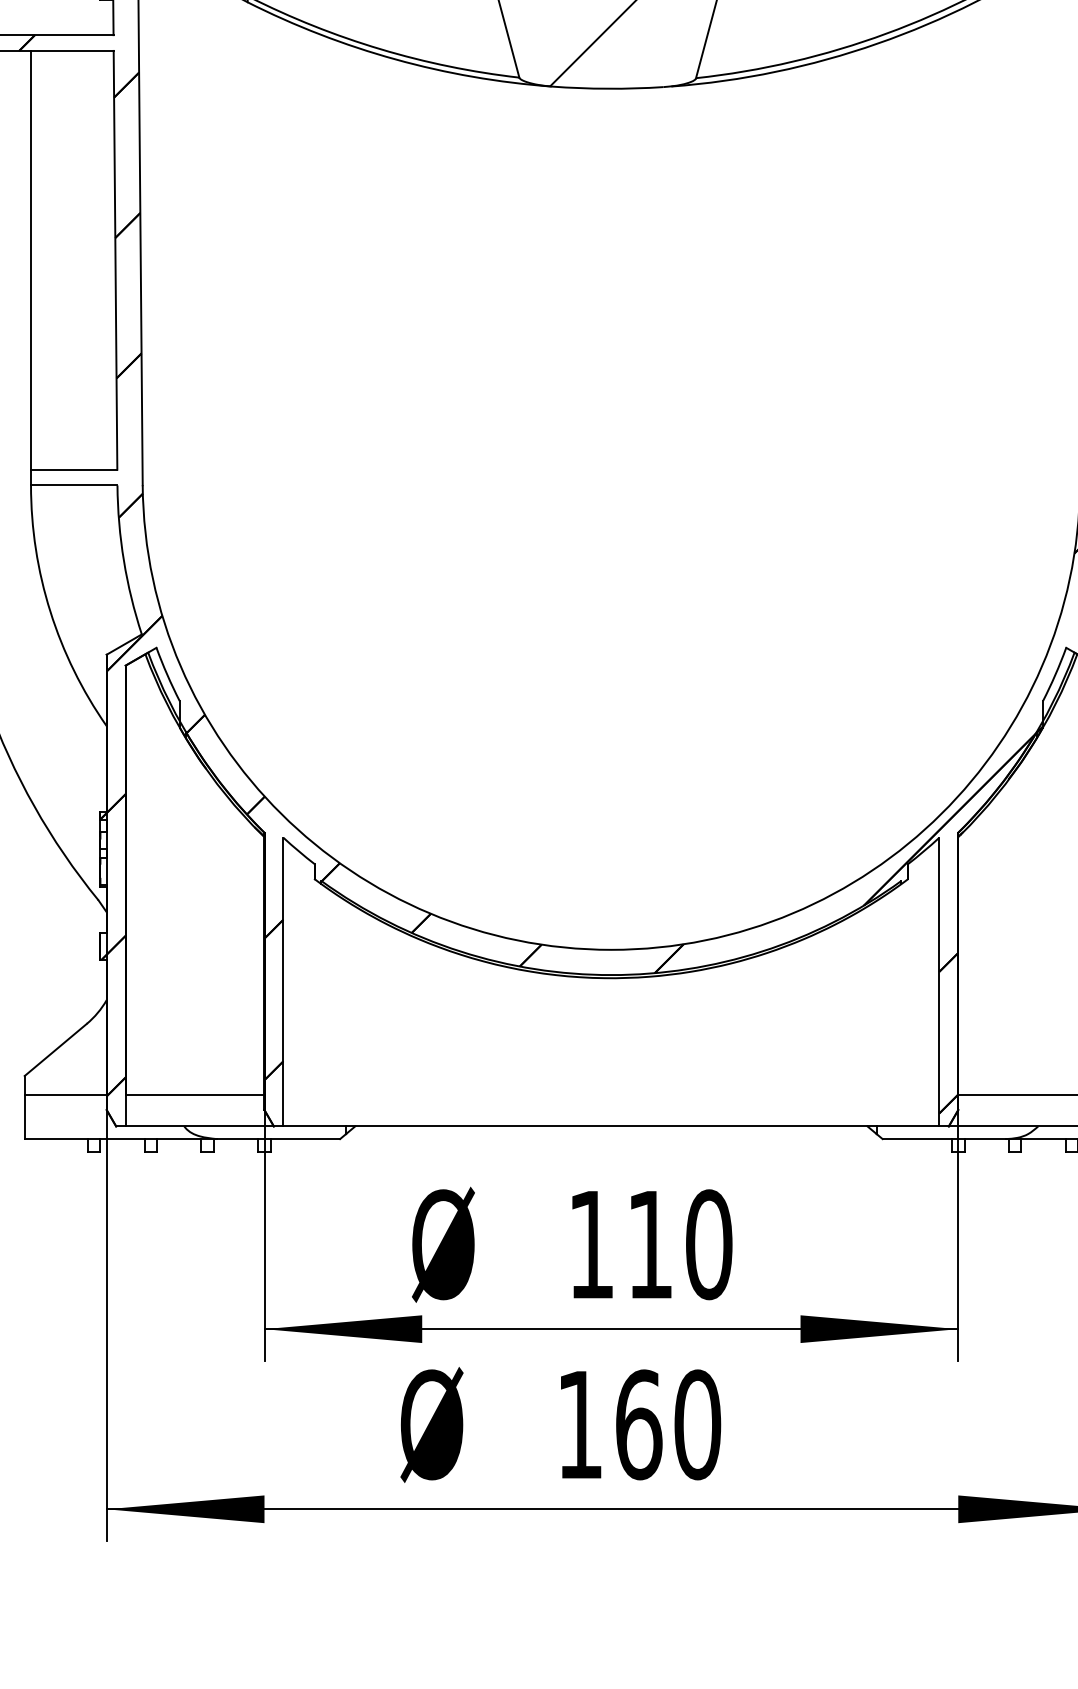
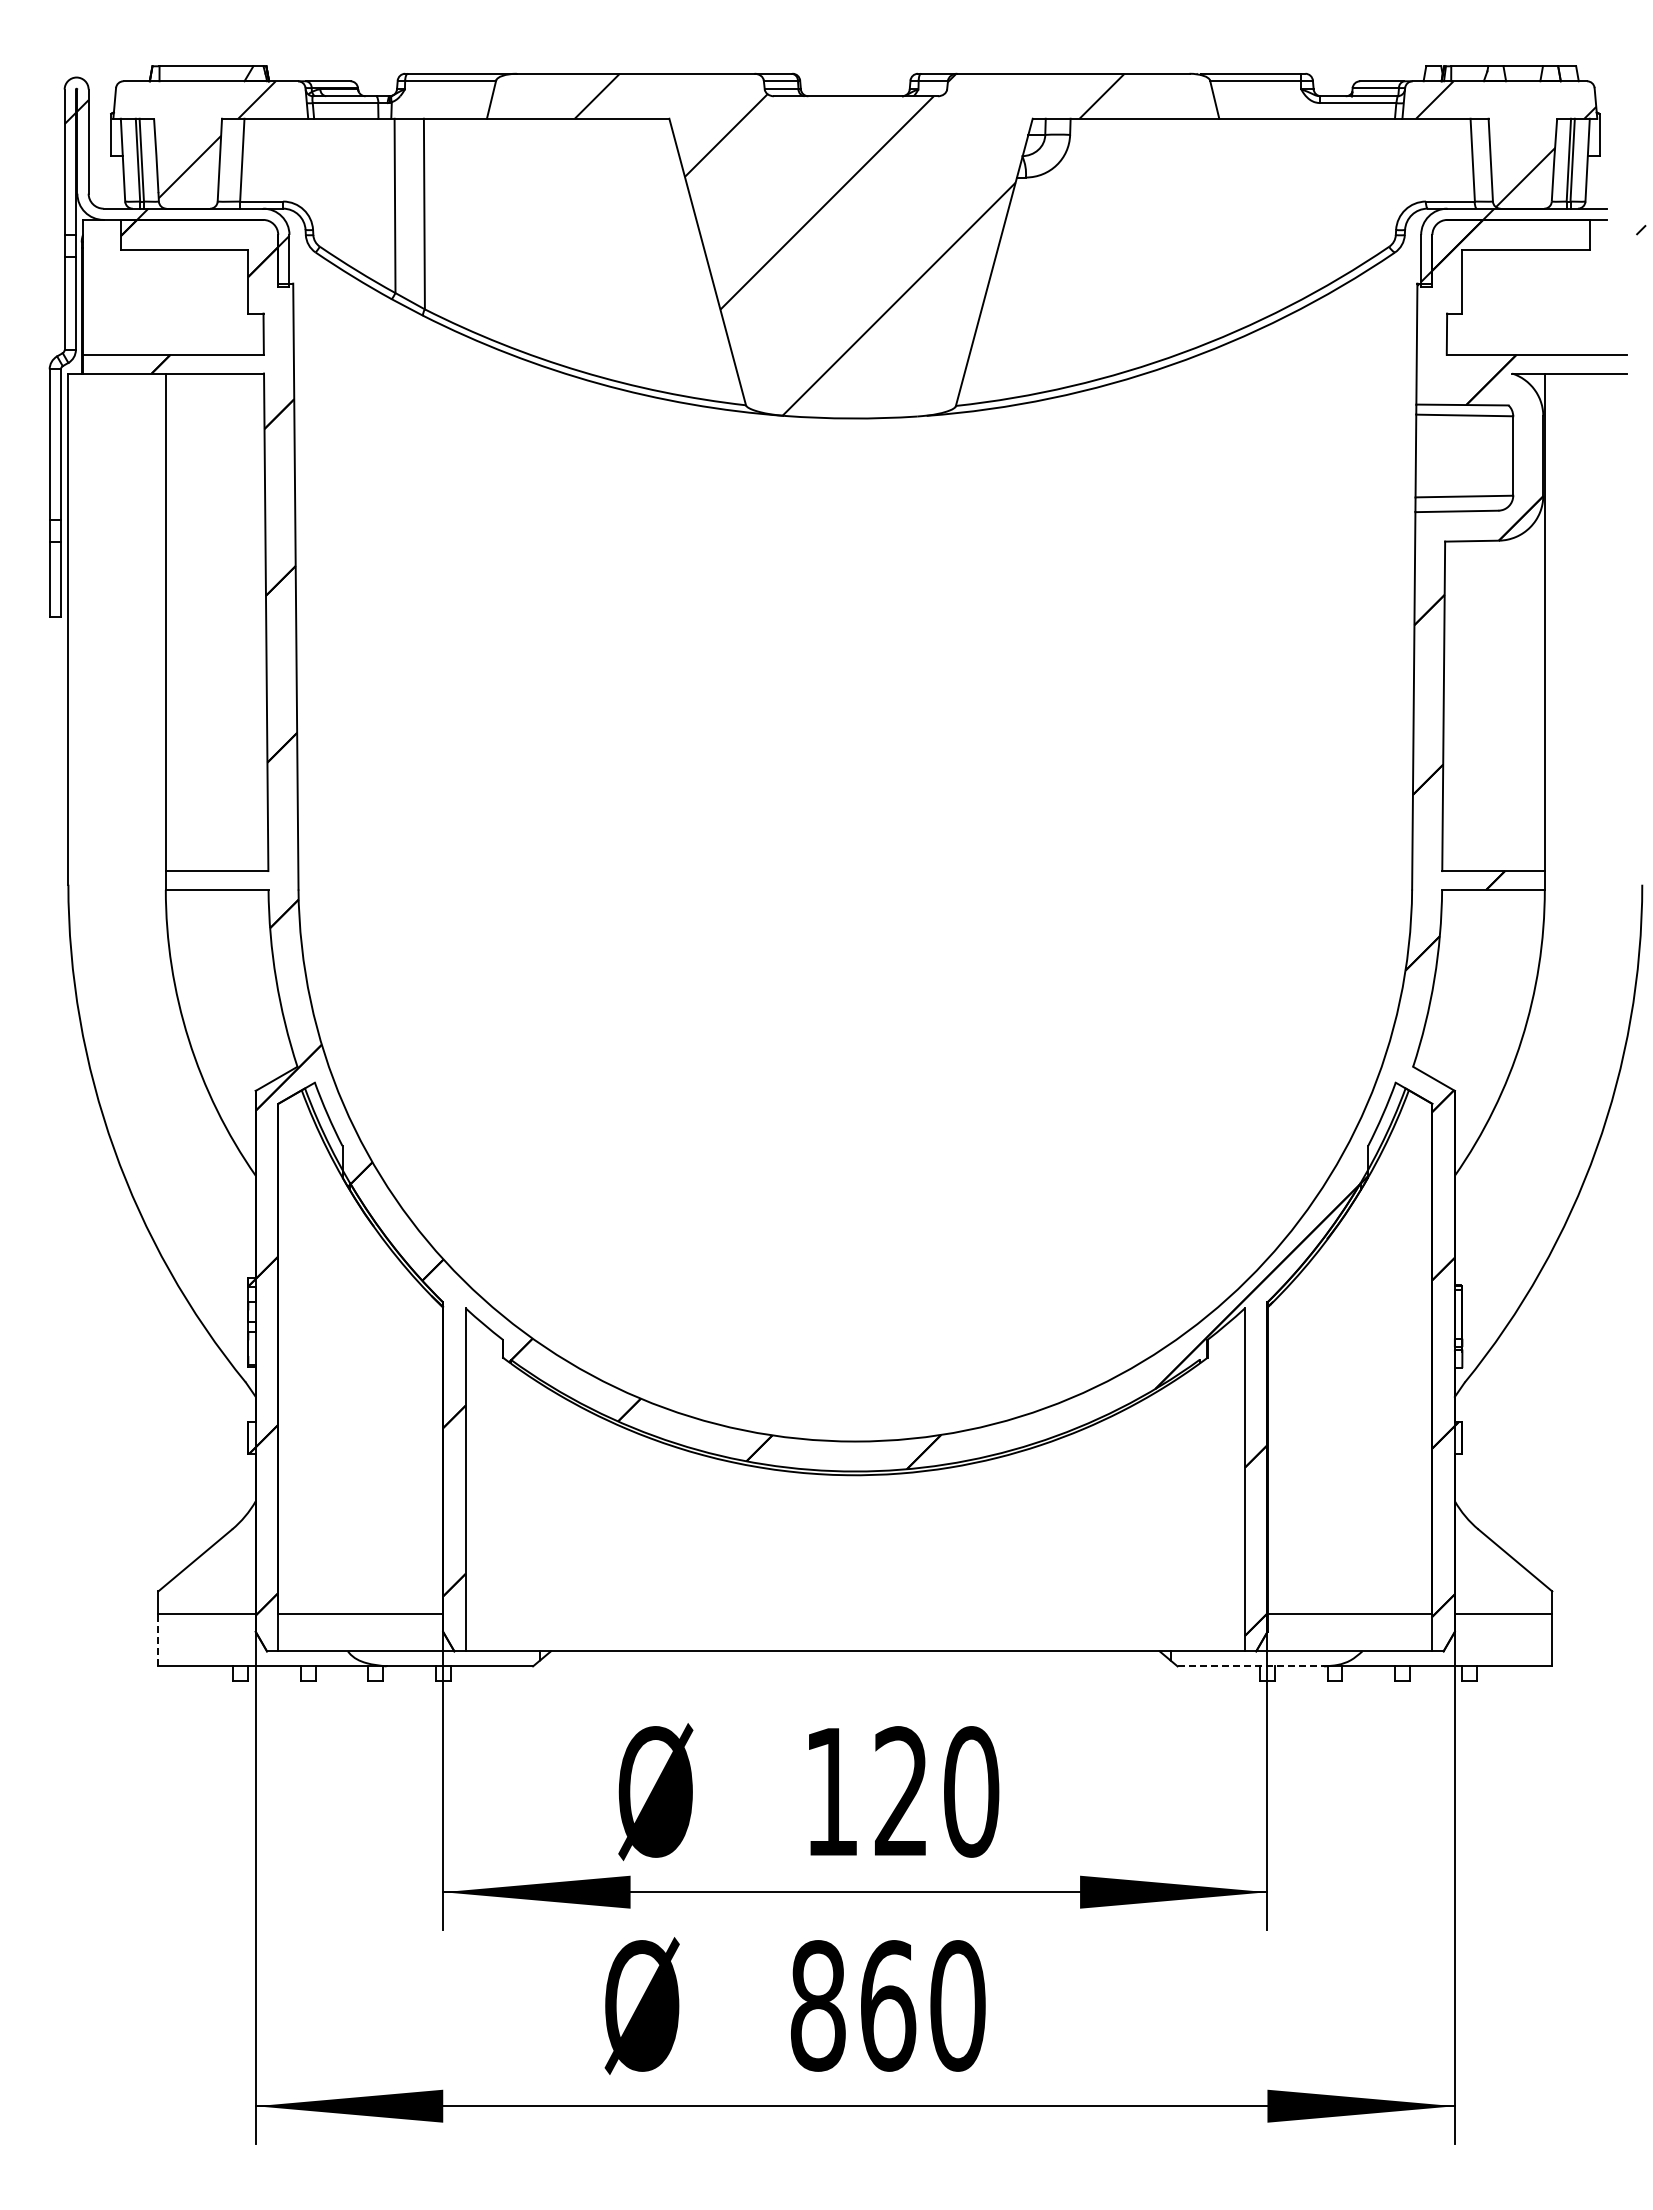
line: (24, 1116) -> (158, 1639), solid -> dashed
line: (944, 1139) -> (1251, 1666), solid -> dashed
text: (649, 1243) -> (900, 1790), 110 -> 120
text: (579, 1424) -> (817, 2005), 160 -> 860

